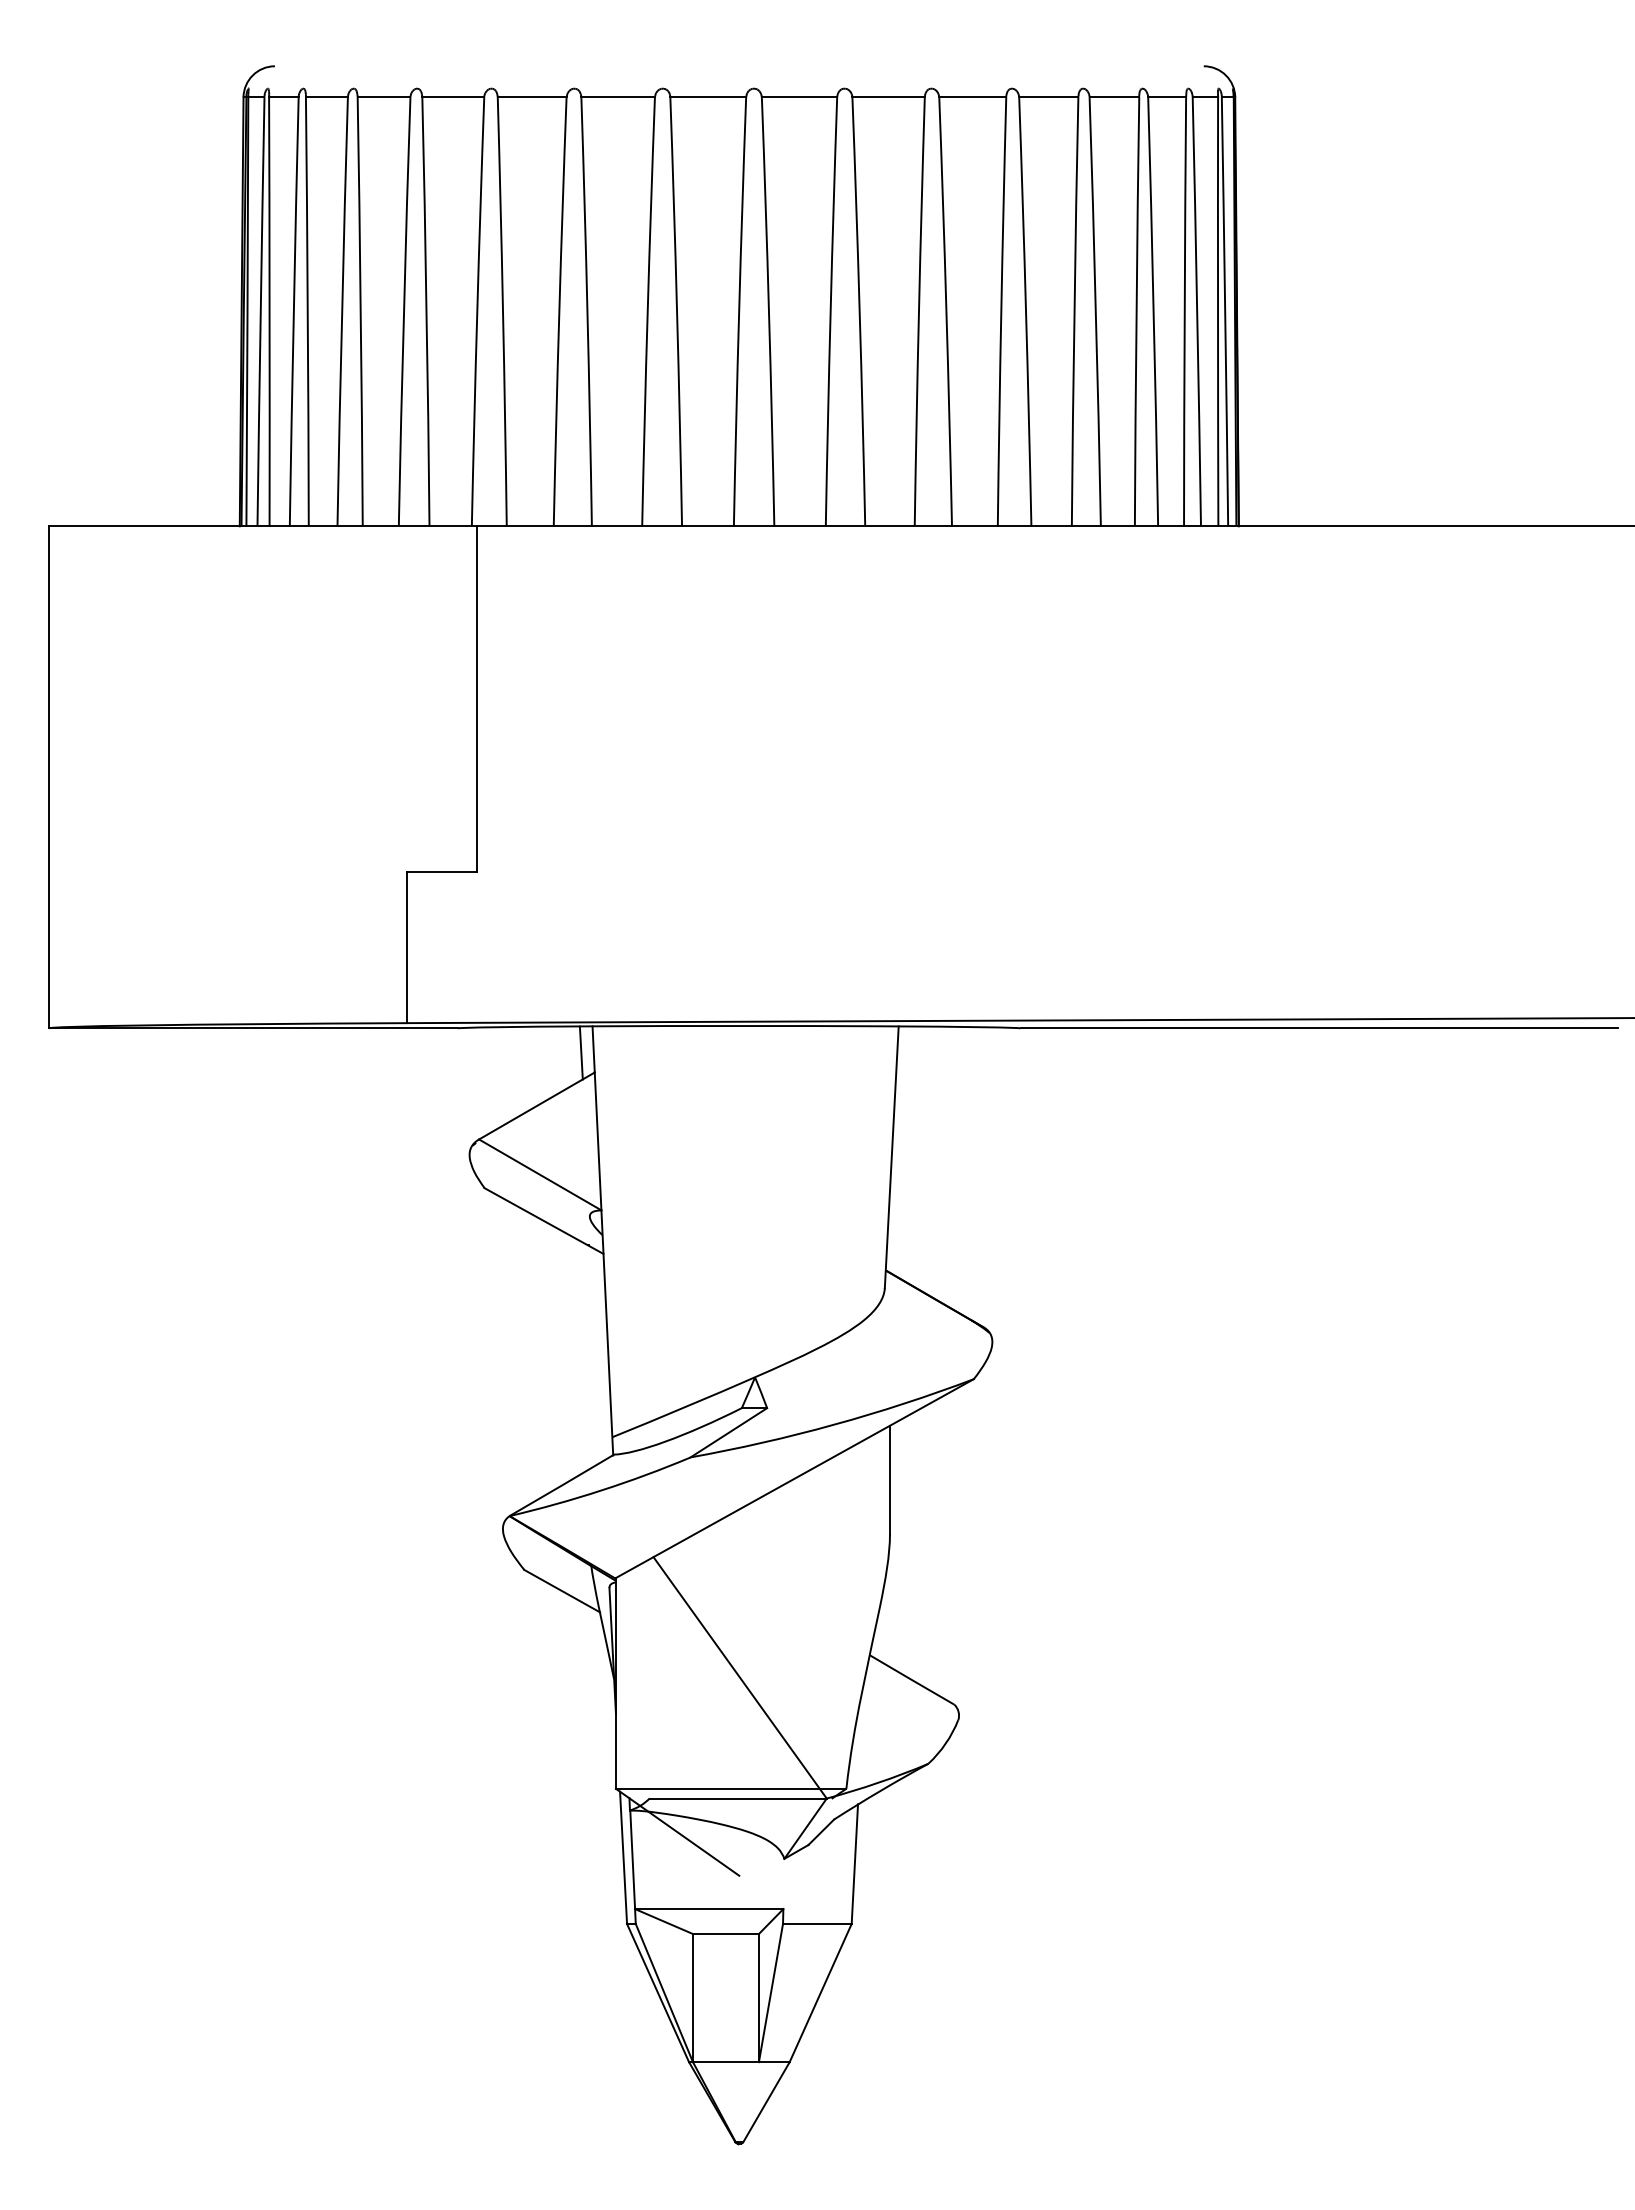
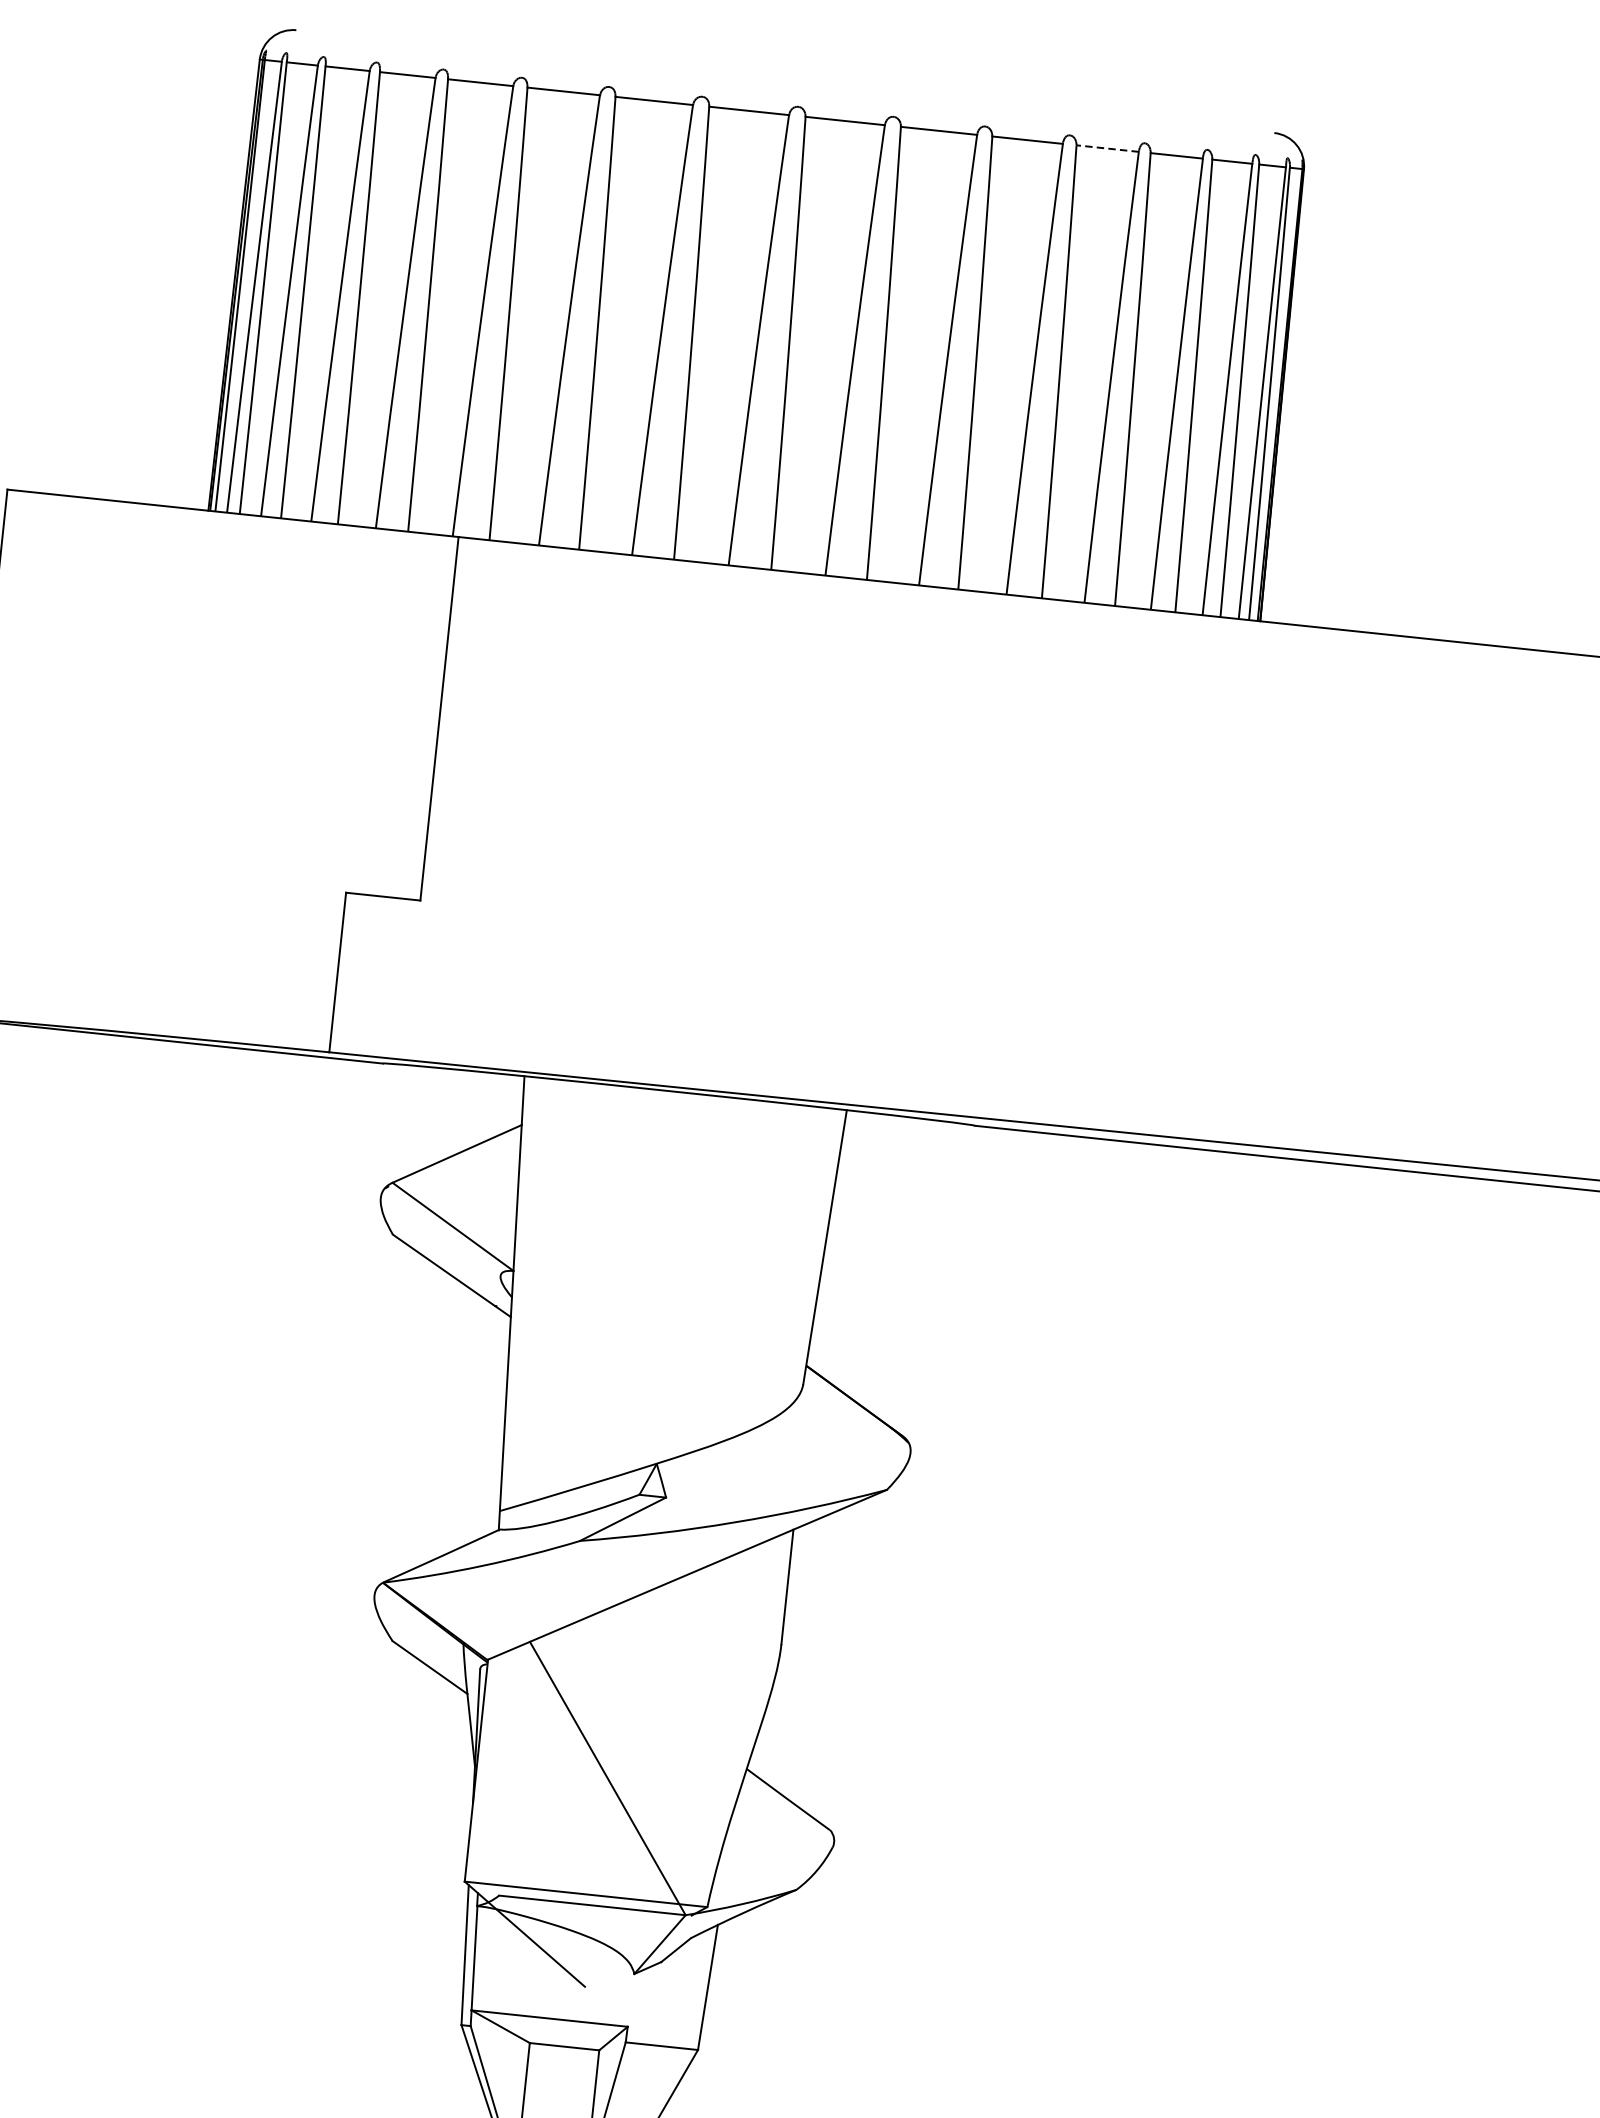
line: (1048, 97) -> (1107, 148), solid -> dashed
line: (580, 1052) -> (508, 1102), removed

